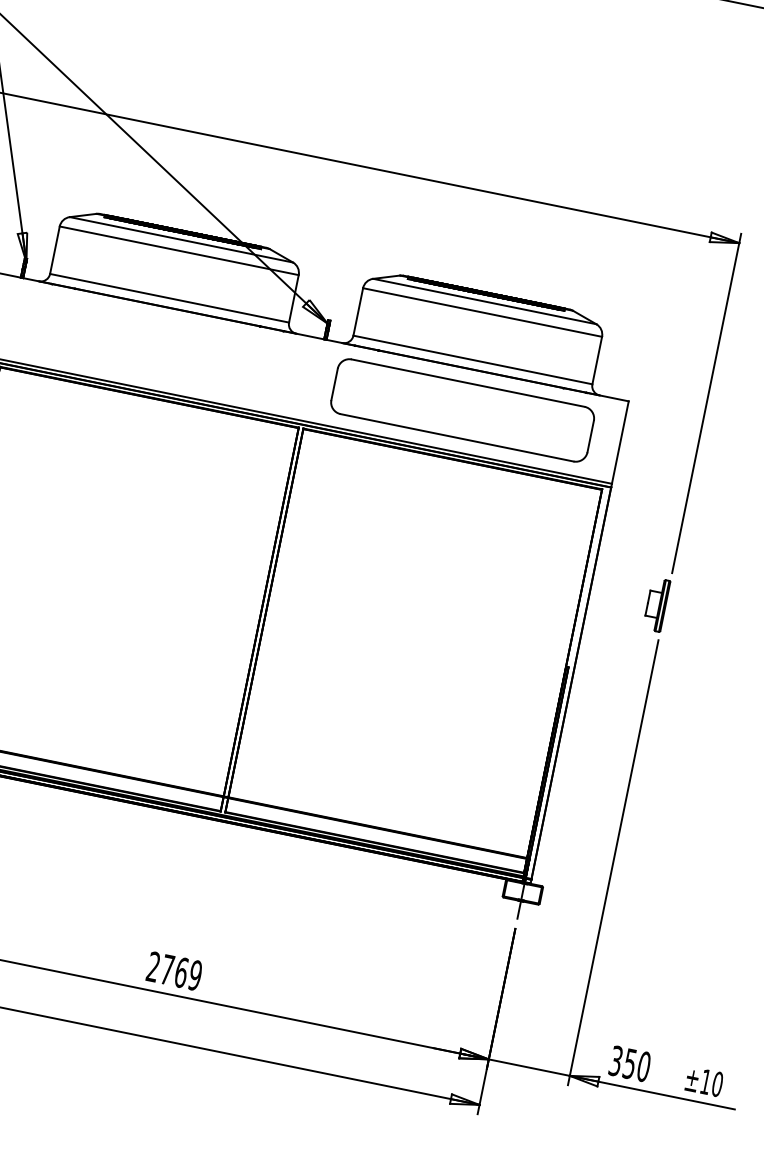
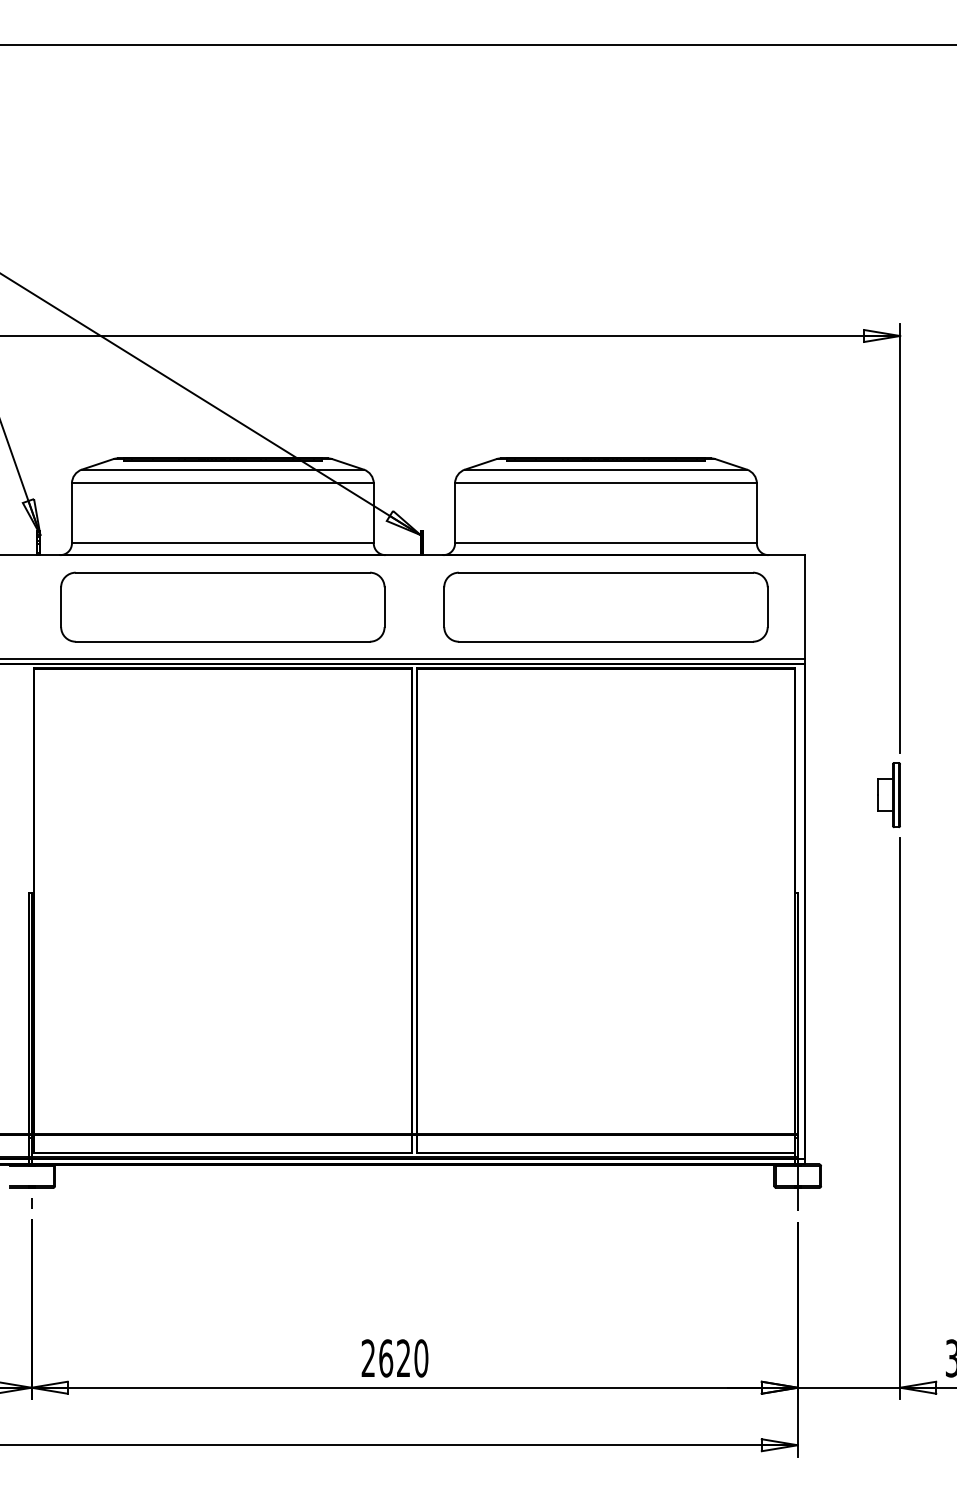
part: (159, 348) -> (222, 606), added
text: (181, 972) -> (403, 1358), 2769 -> 2620

